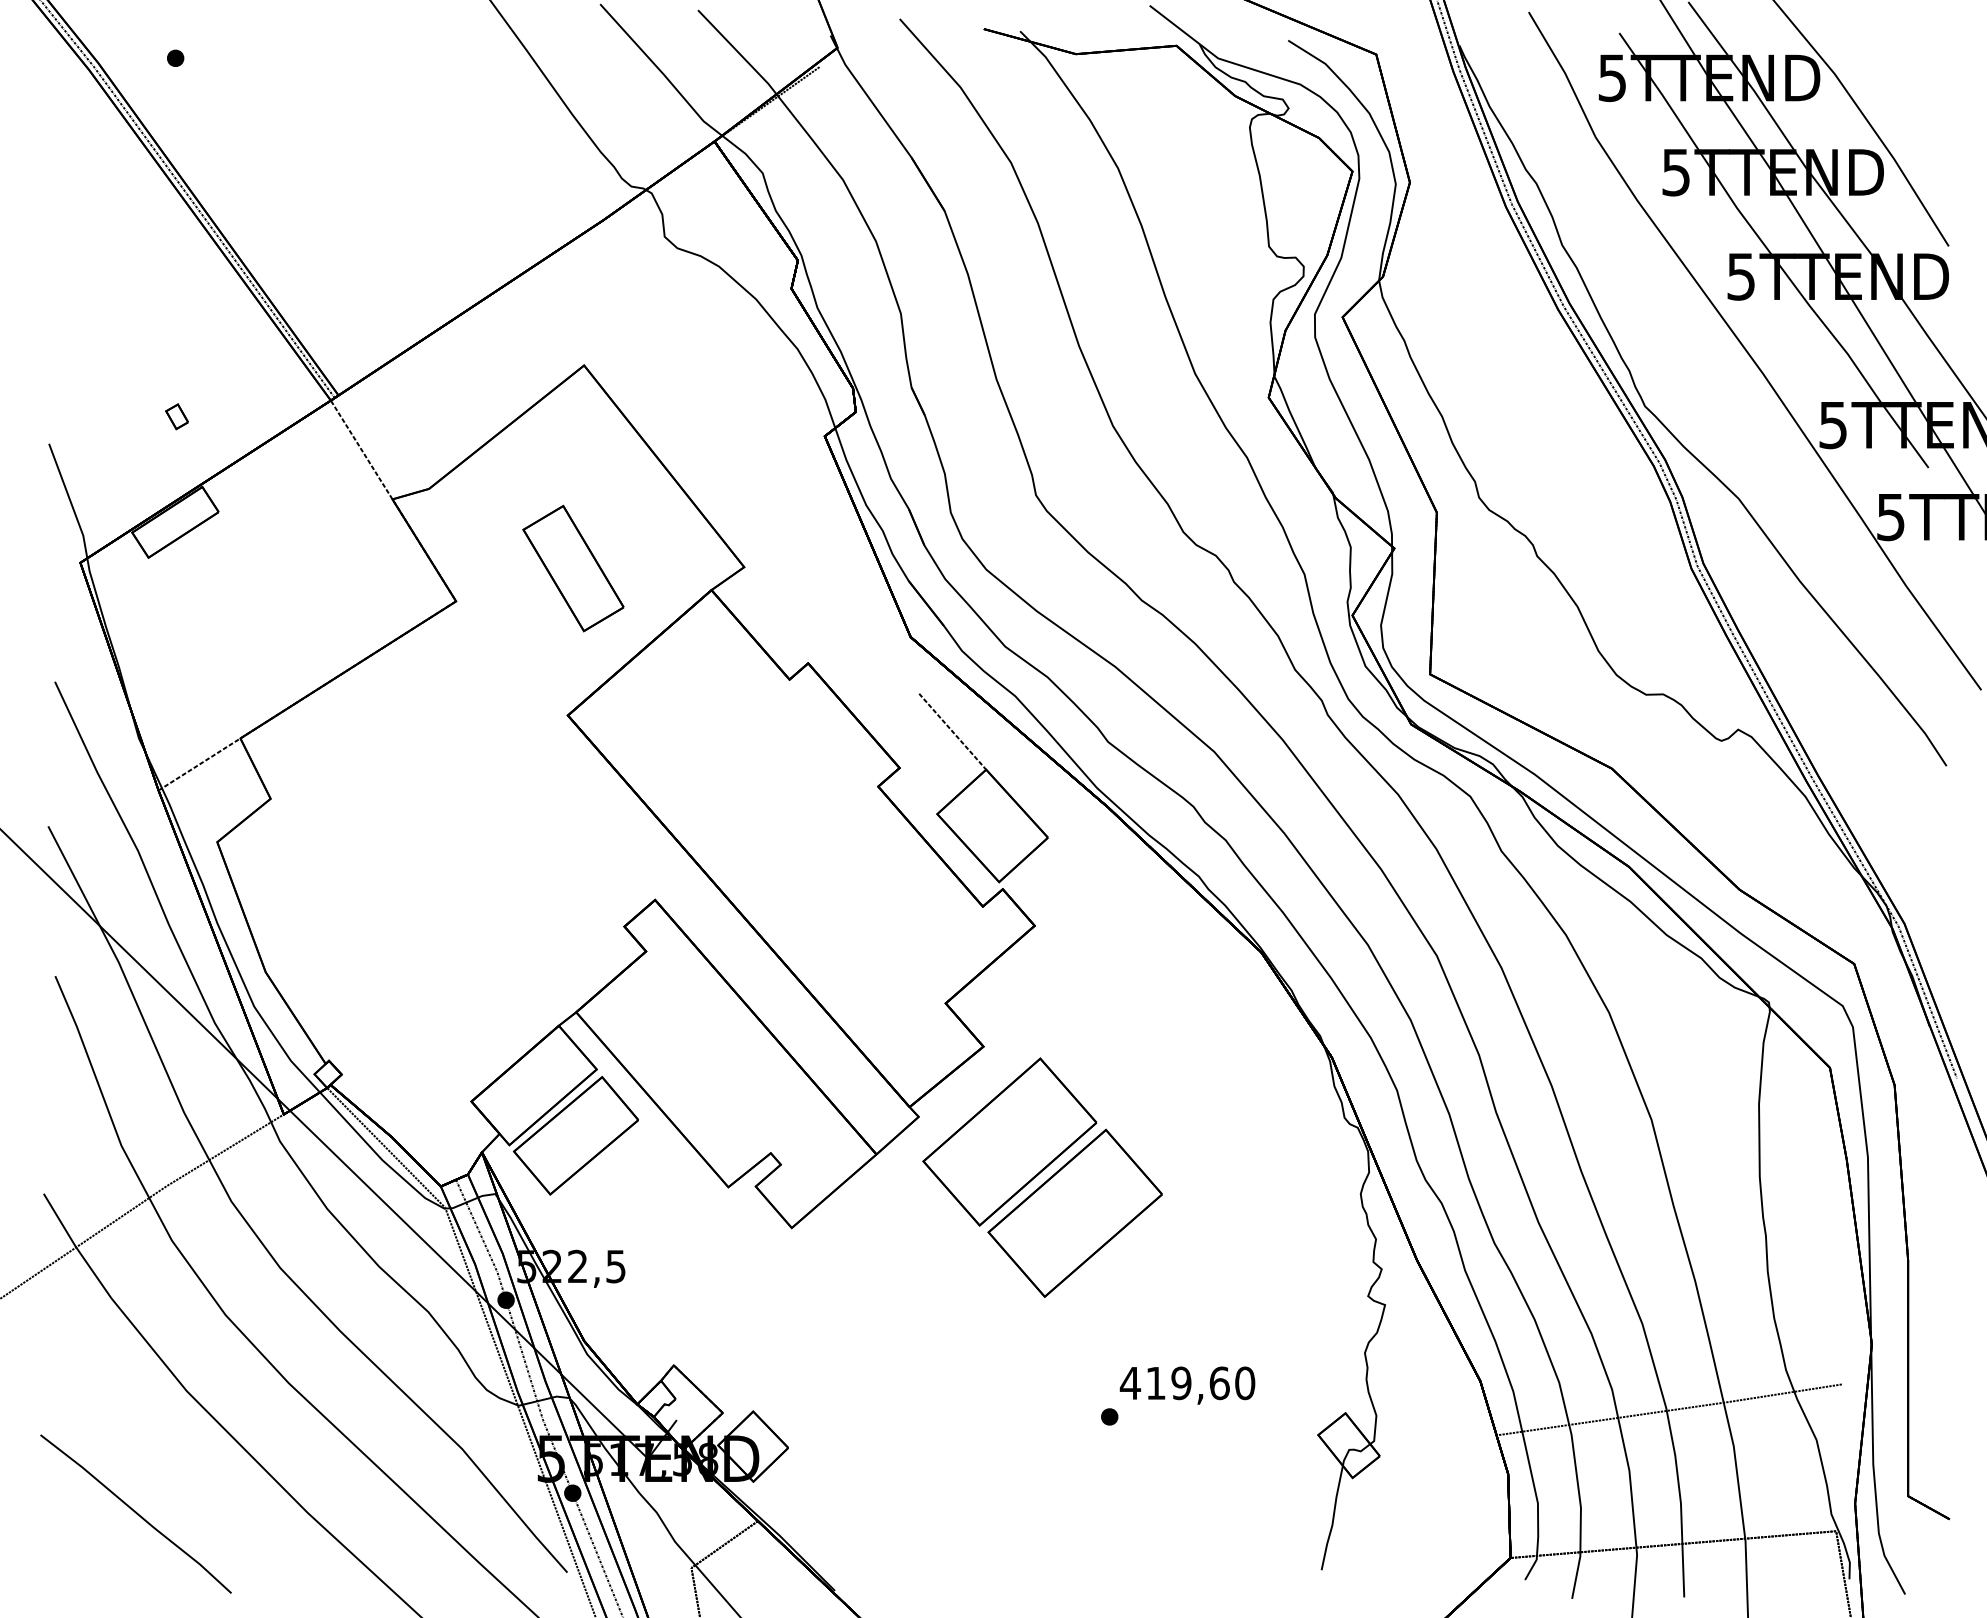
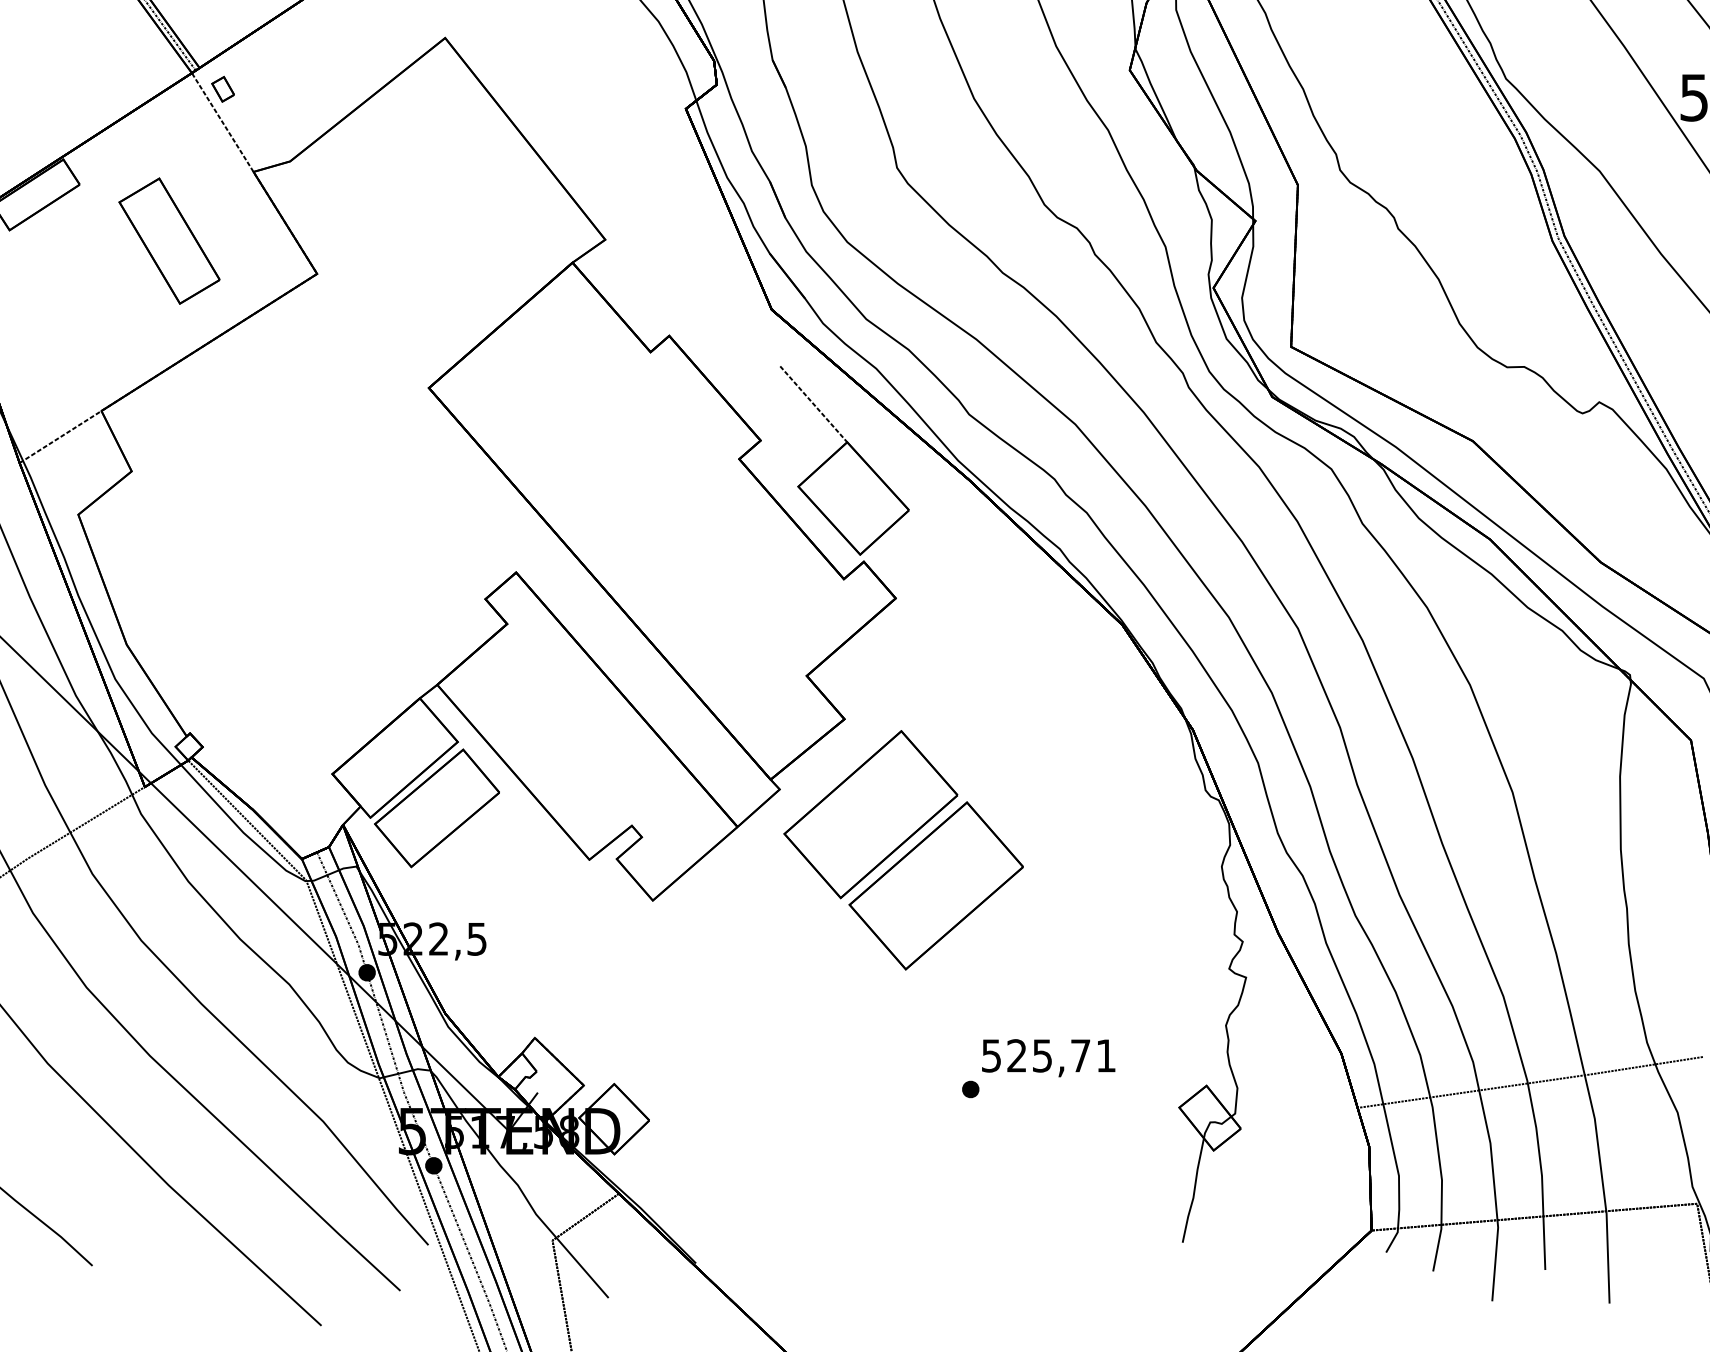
part: (176, 416) -> (222, 89), moved
part: (573, 568) -> (169, 241), moved
text: (1187, 1383) -> (1048, 1056), 419,60 -> 525,71

